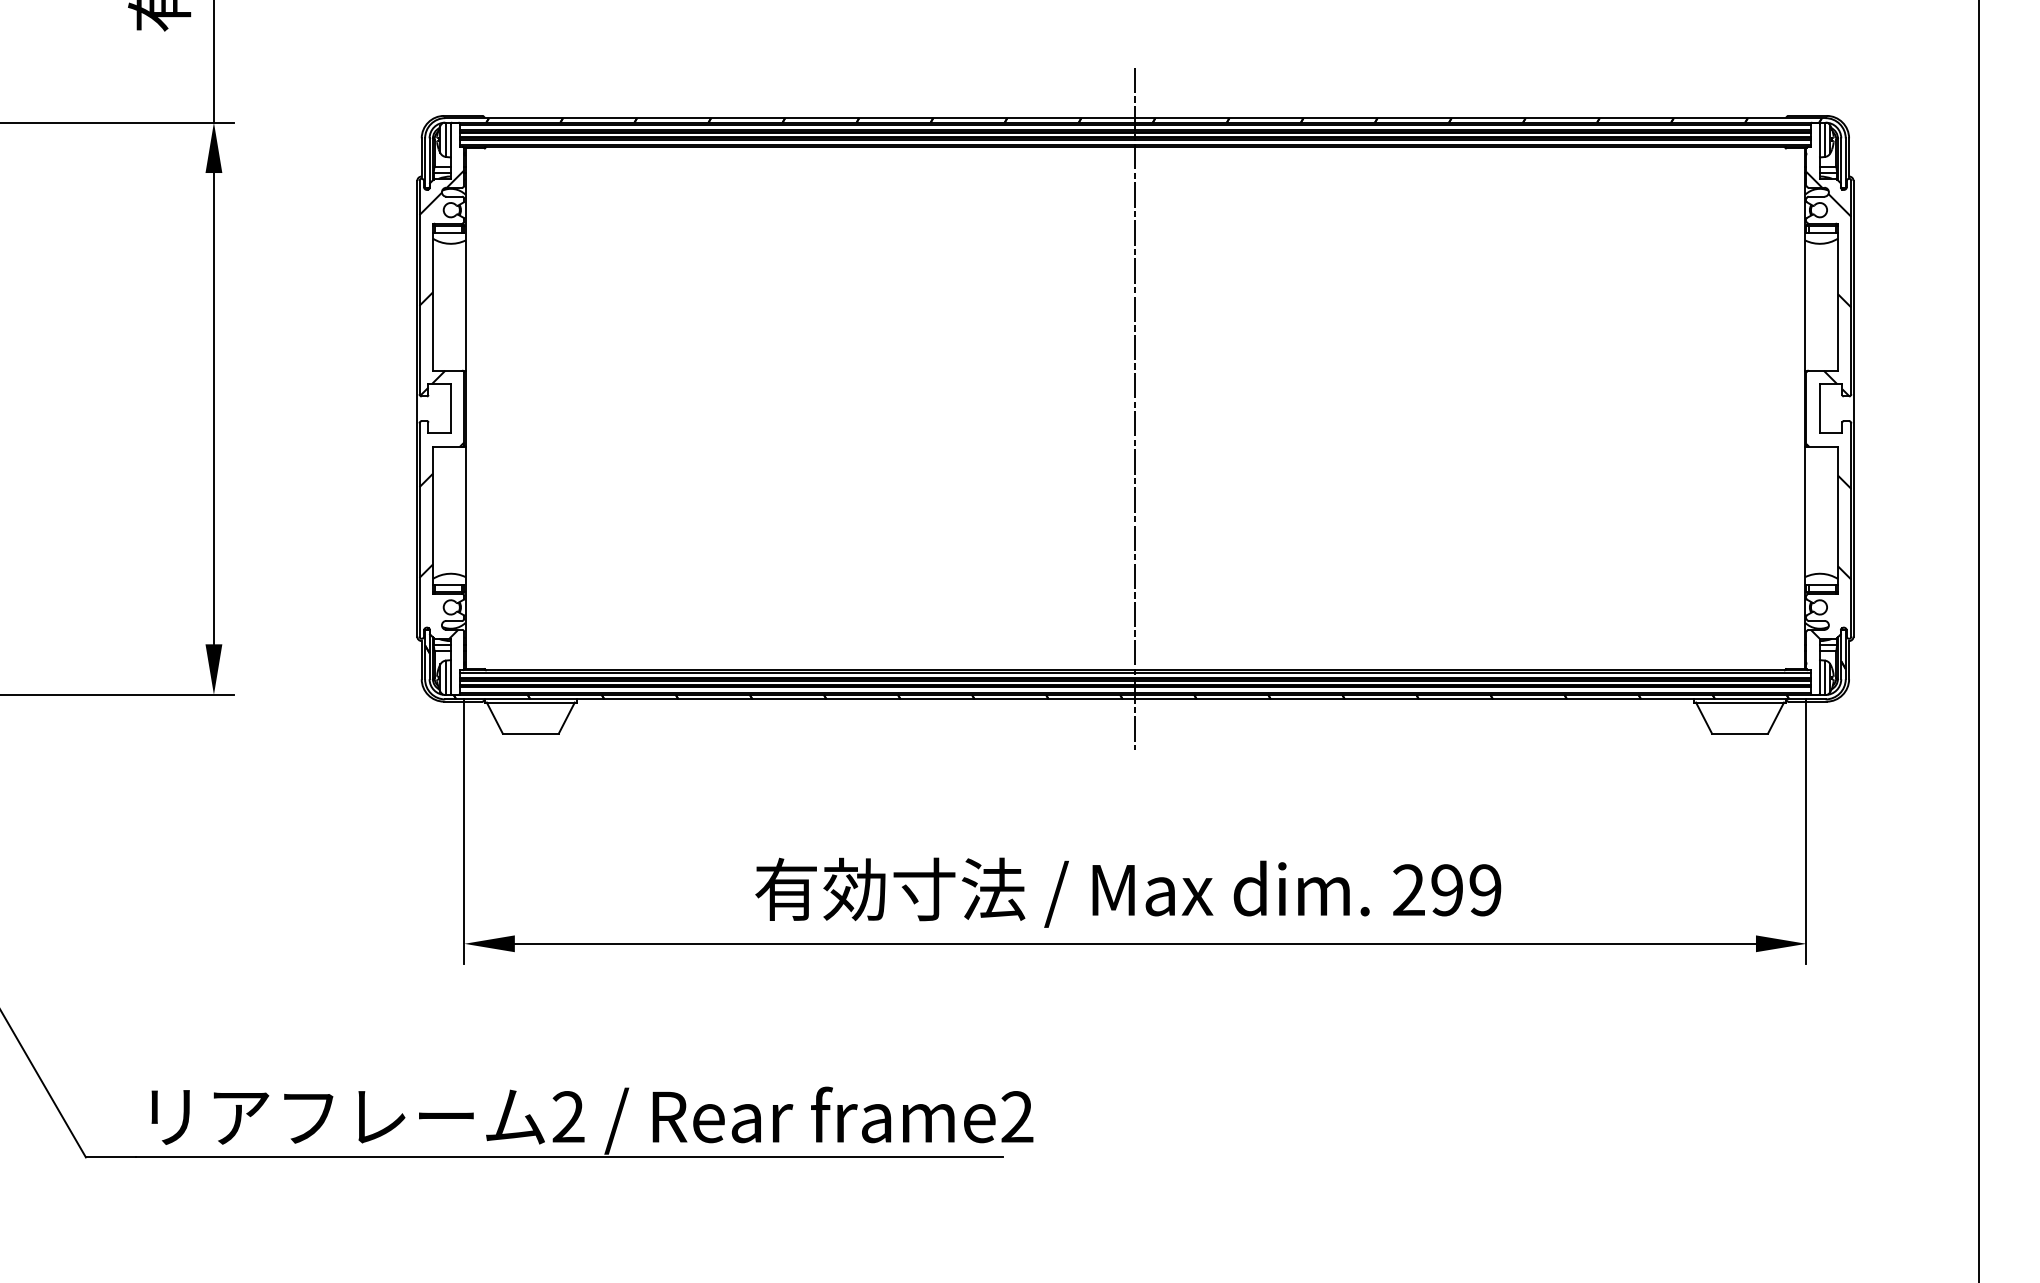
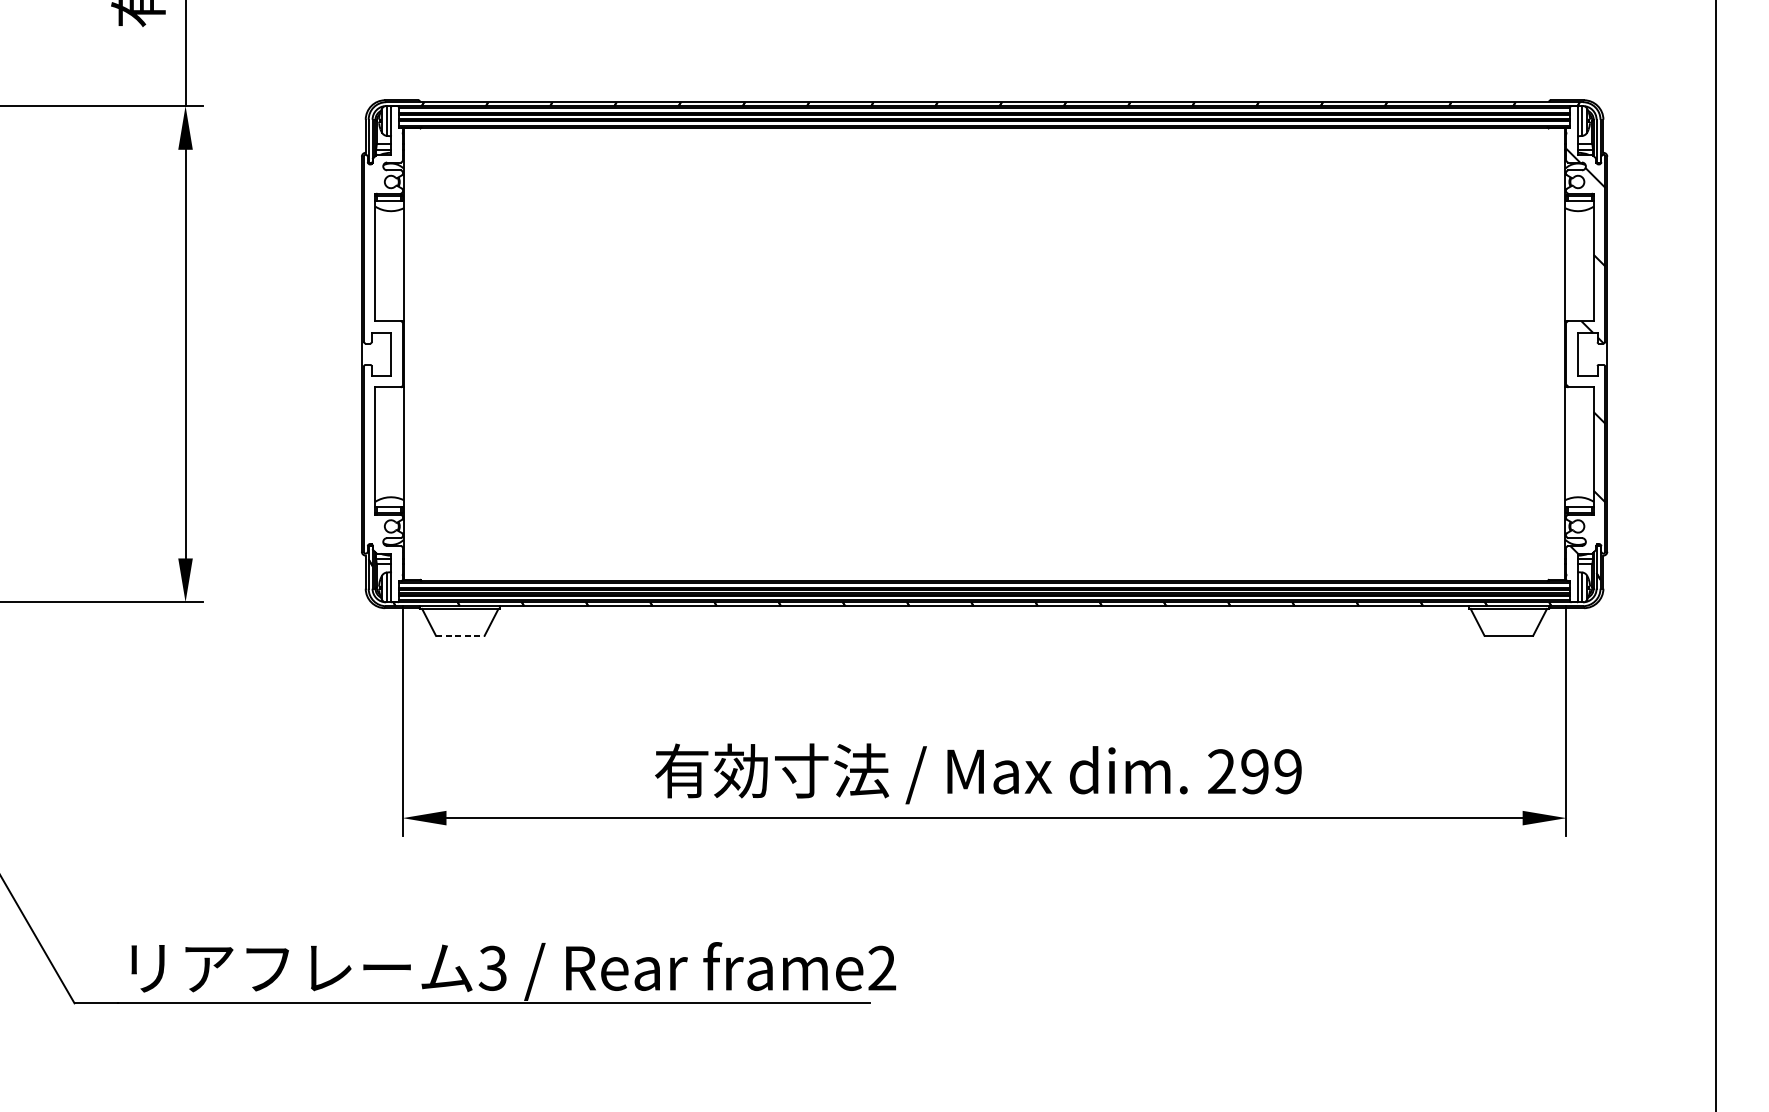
hatch: (441, 404) -> (382, 350), removed
line: (1135, 408) -> (984, 353), removed
line: (531, 733) -> (460, 635), solid -> dashed
text: (568, 1117) -> (493, 968), 2 -> 3

